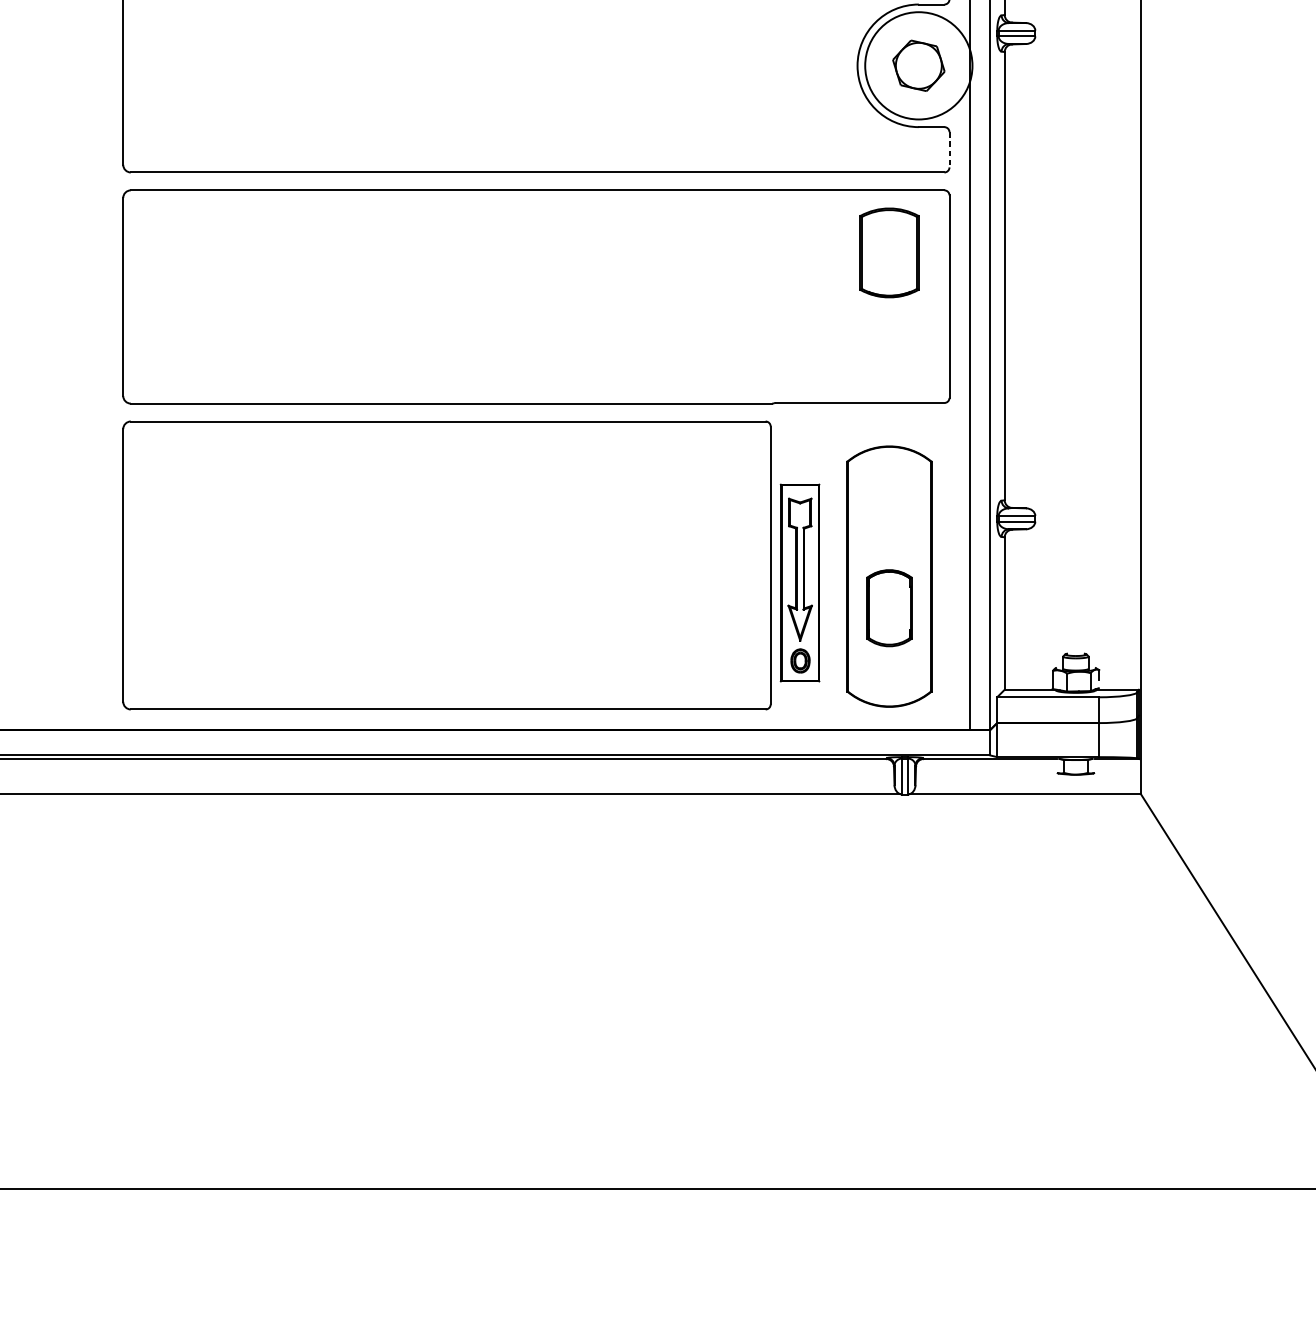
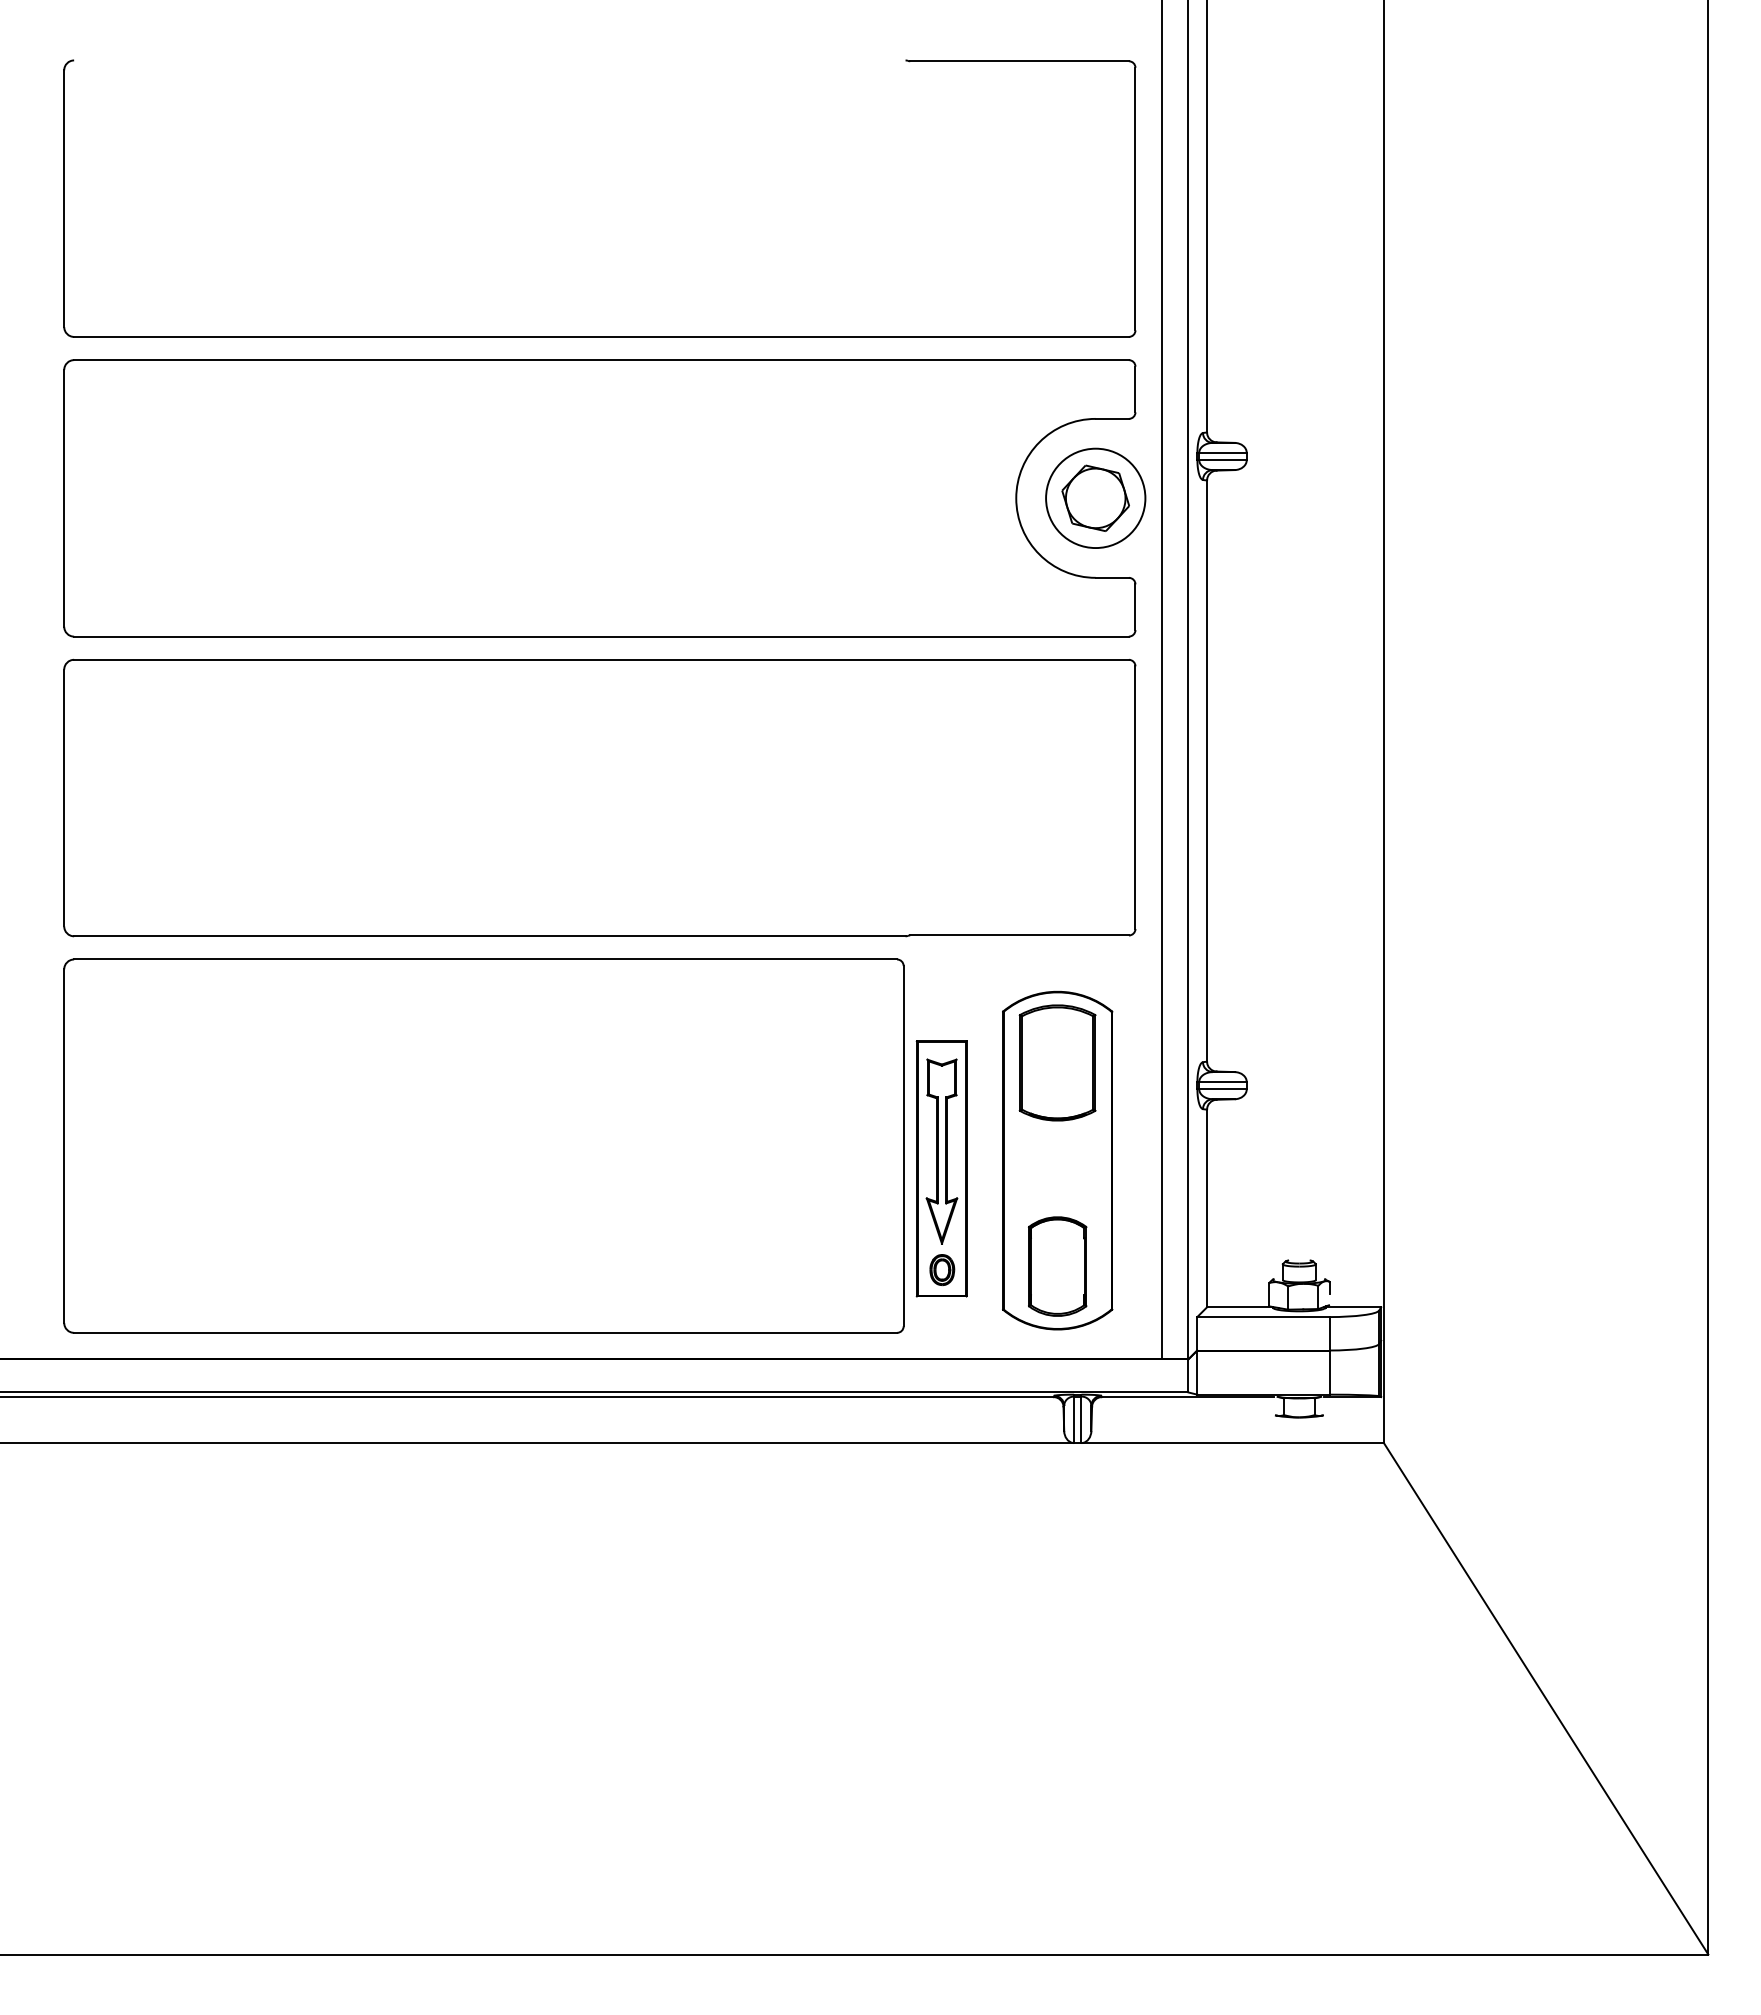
circle: (918, 65) -> (1095, 498), size x0.71
line: (949, 150) -> (1135, 607), dashed -> solid
part: (889, 252) -> (1057, 1062), moved
part: (889, 608) -> (1057, 1266), moved

